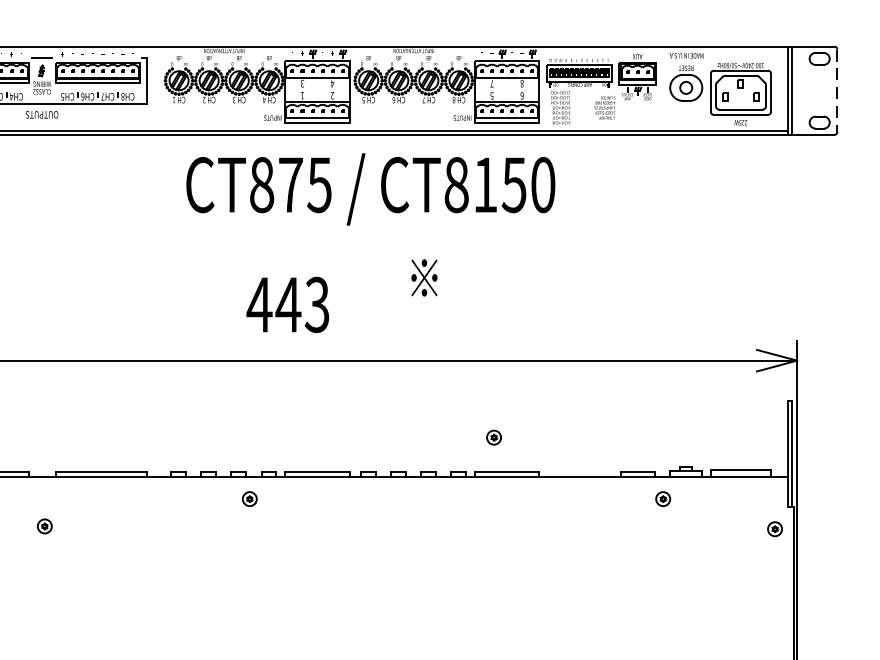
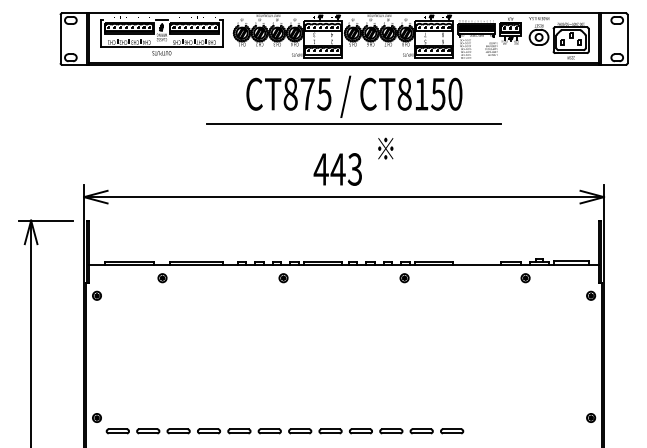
line: (837, 91) -> (627, 39), dashed -> solid
line: (370, 234) -> (354, 123), added
text: (287, 304) -> (337, 169), moved
part: (493, 438) -> (404, 278), moved
part: (44, 526) -> (162, 278), moved

